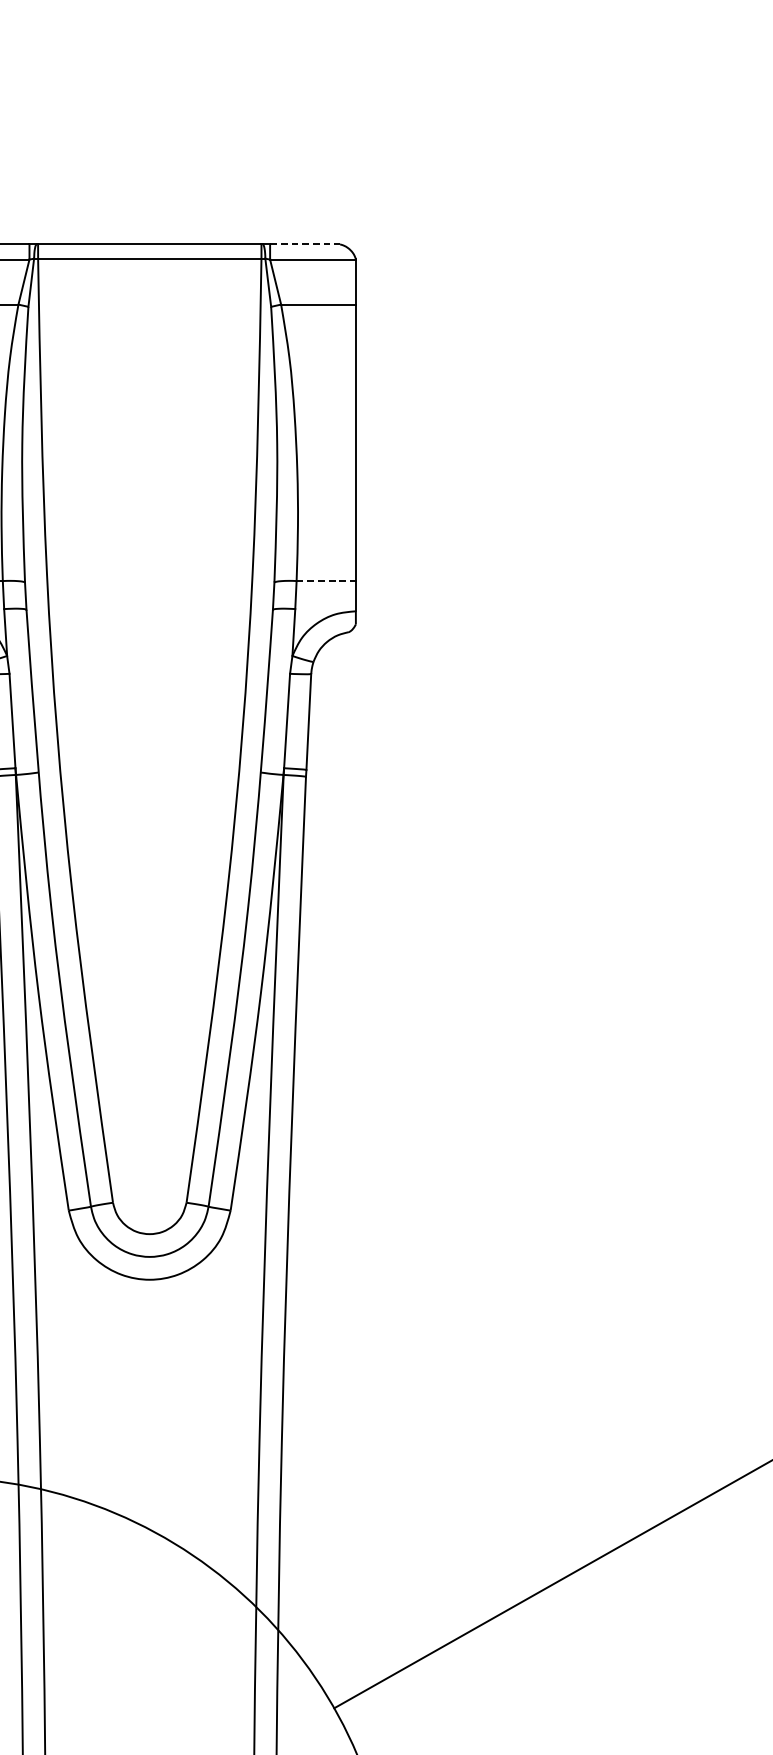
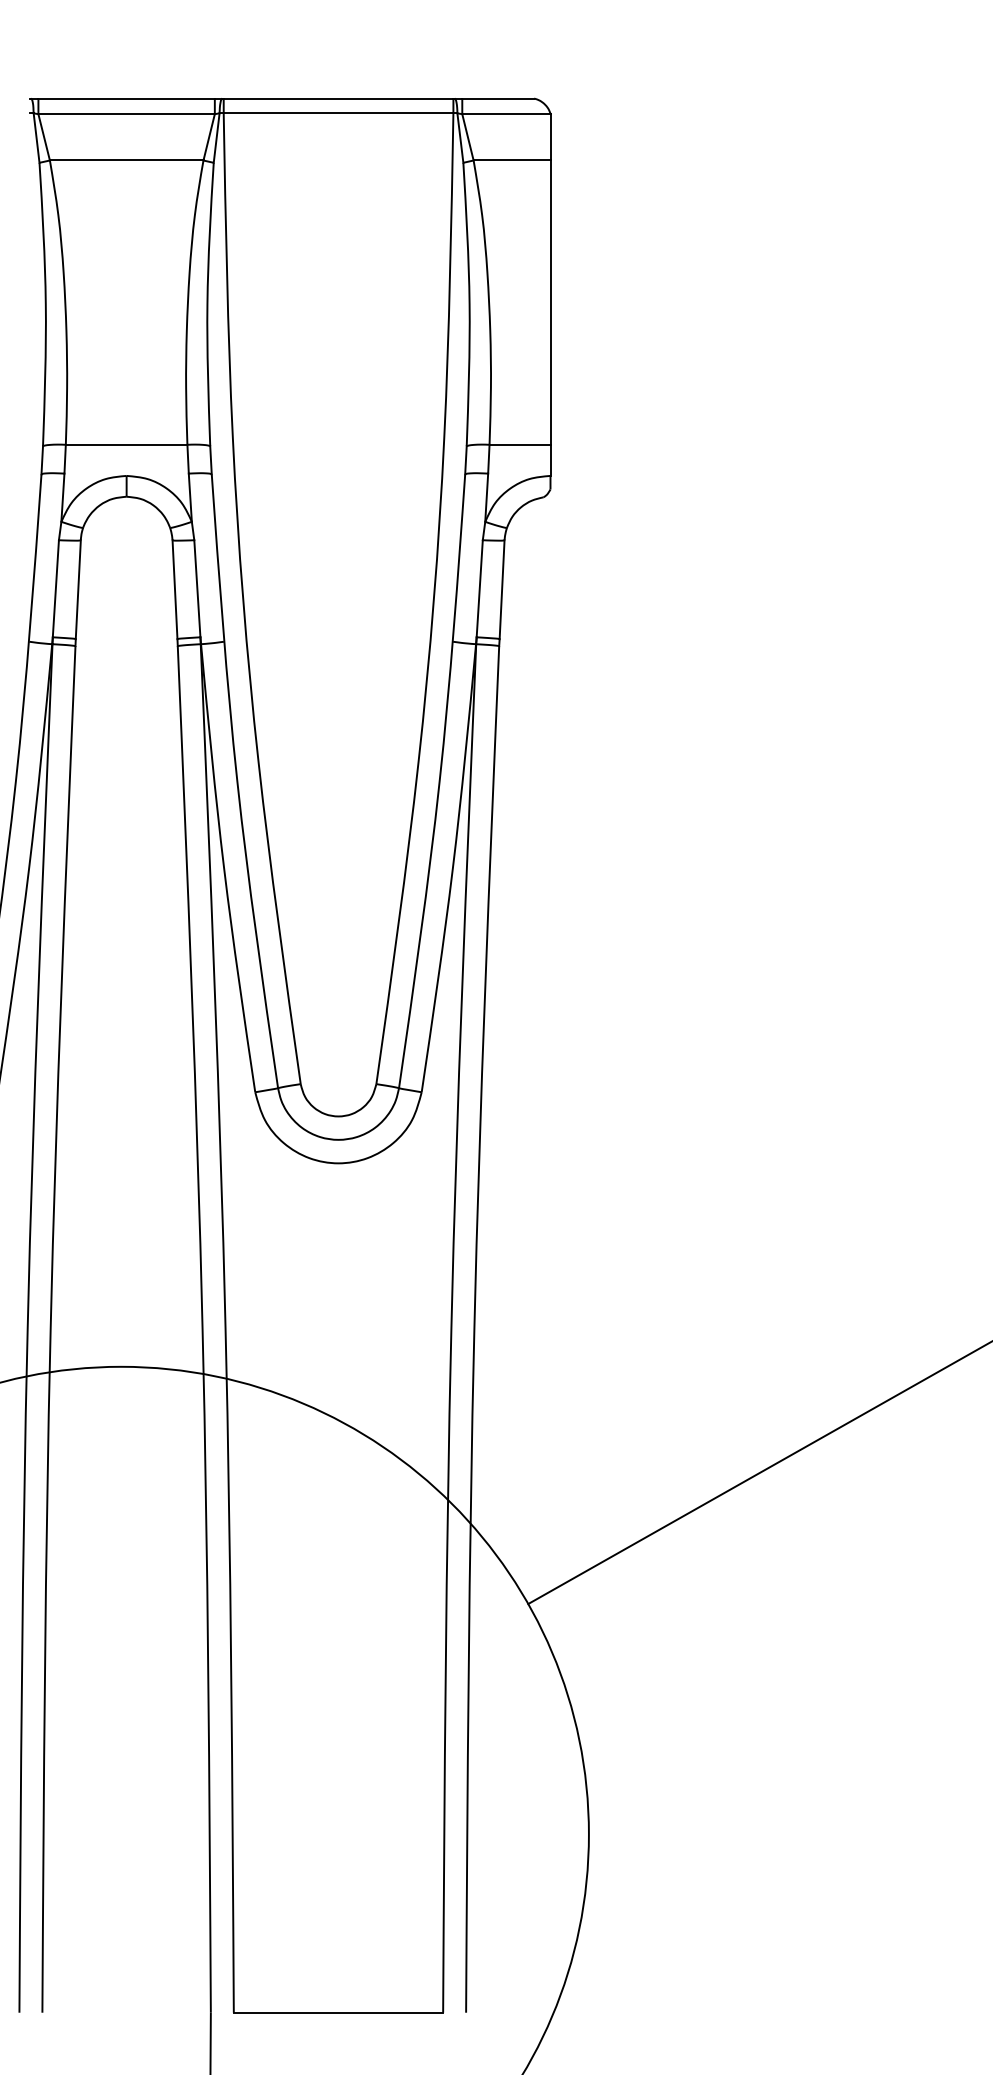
line: (305, 244) -> (498, 98), dashed -> solid
line: (326, 580) -> (520, 444), dashed -> solid

